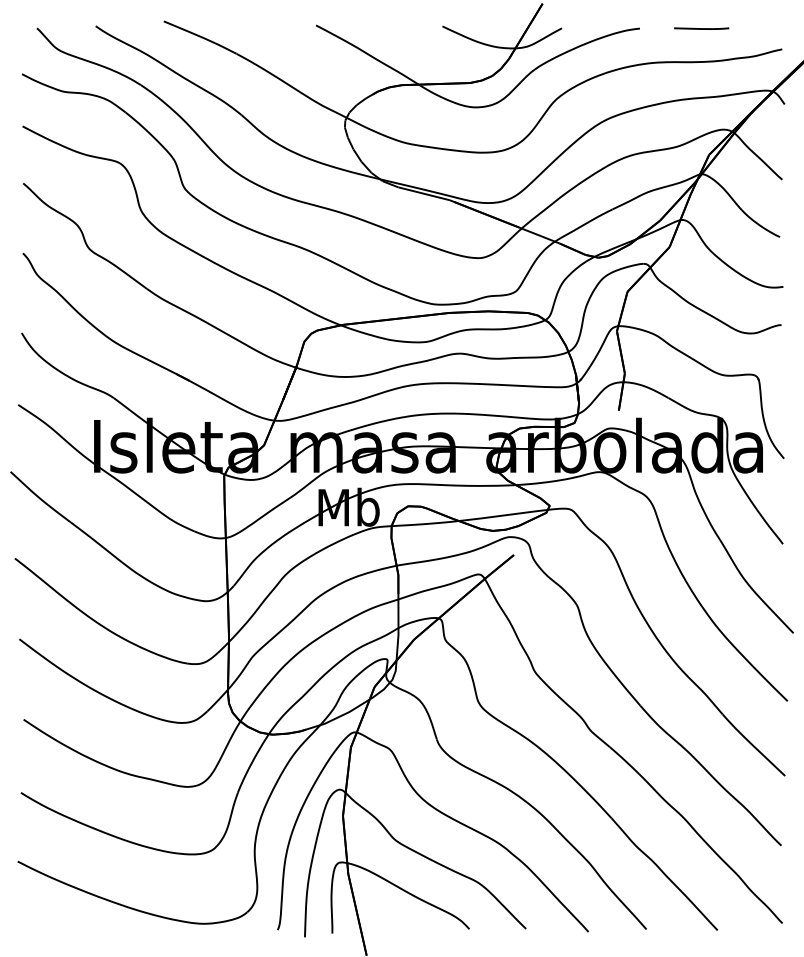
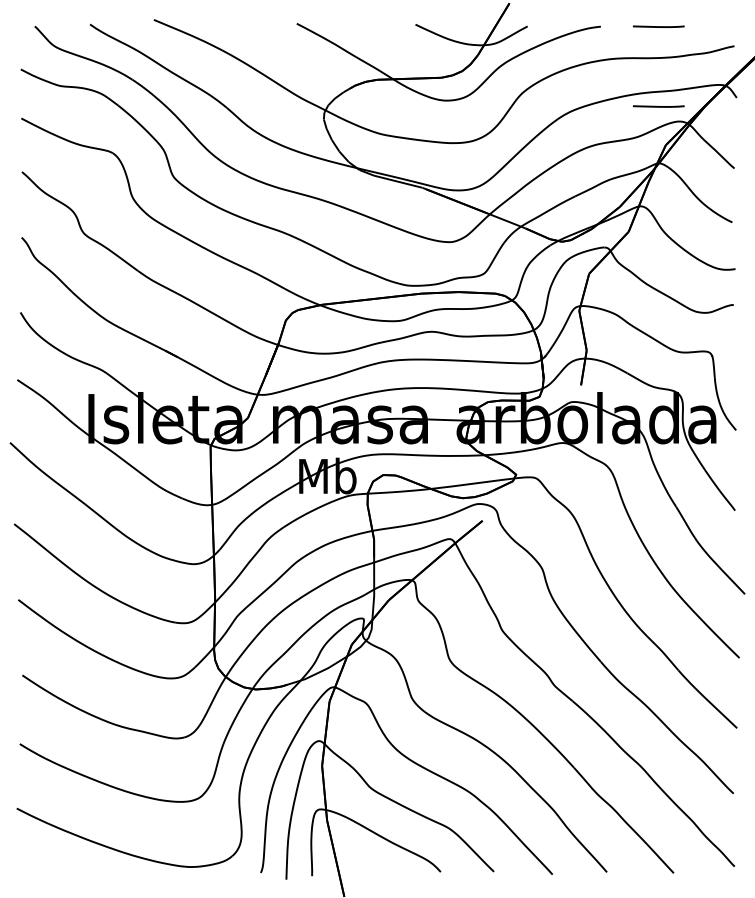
line: (701, 113) -> (658, 106), added

